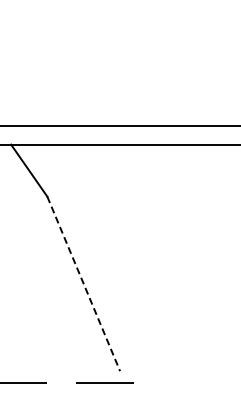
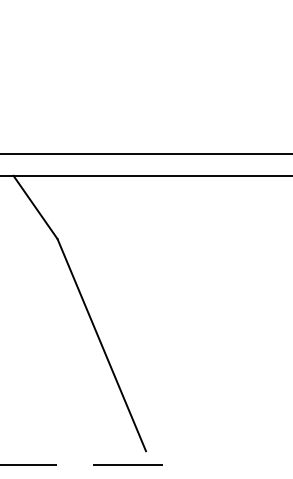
line: (83, 283) -> (101, 344), dashed -> solid

